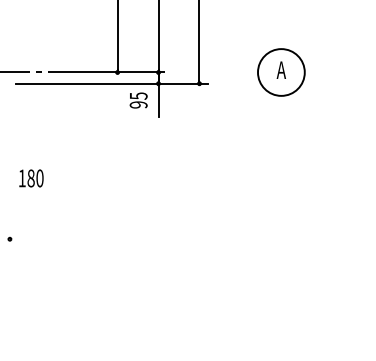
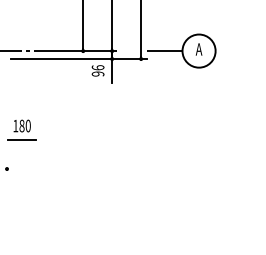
line: (232, 73) -> (164, 51), added
text: (137, 95) -> (97, 67), 95 -> 96
line: (31, 198) -> (22, 140), added

